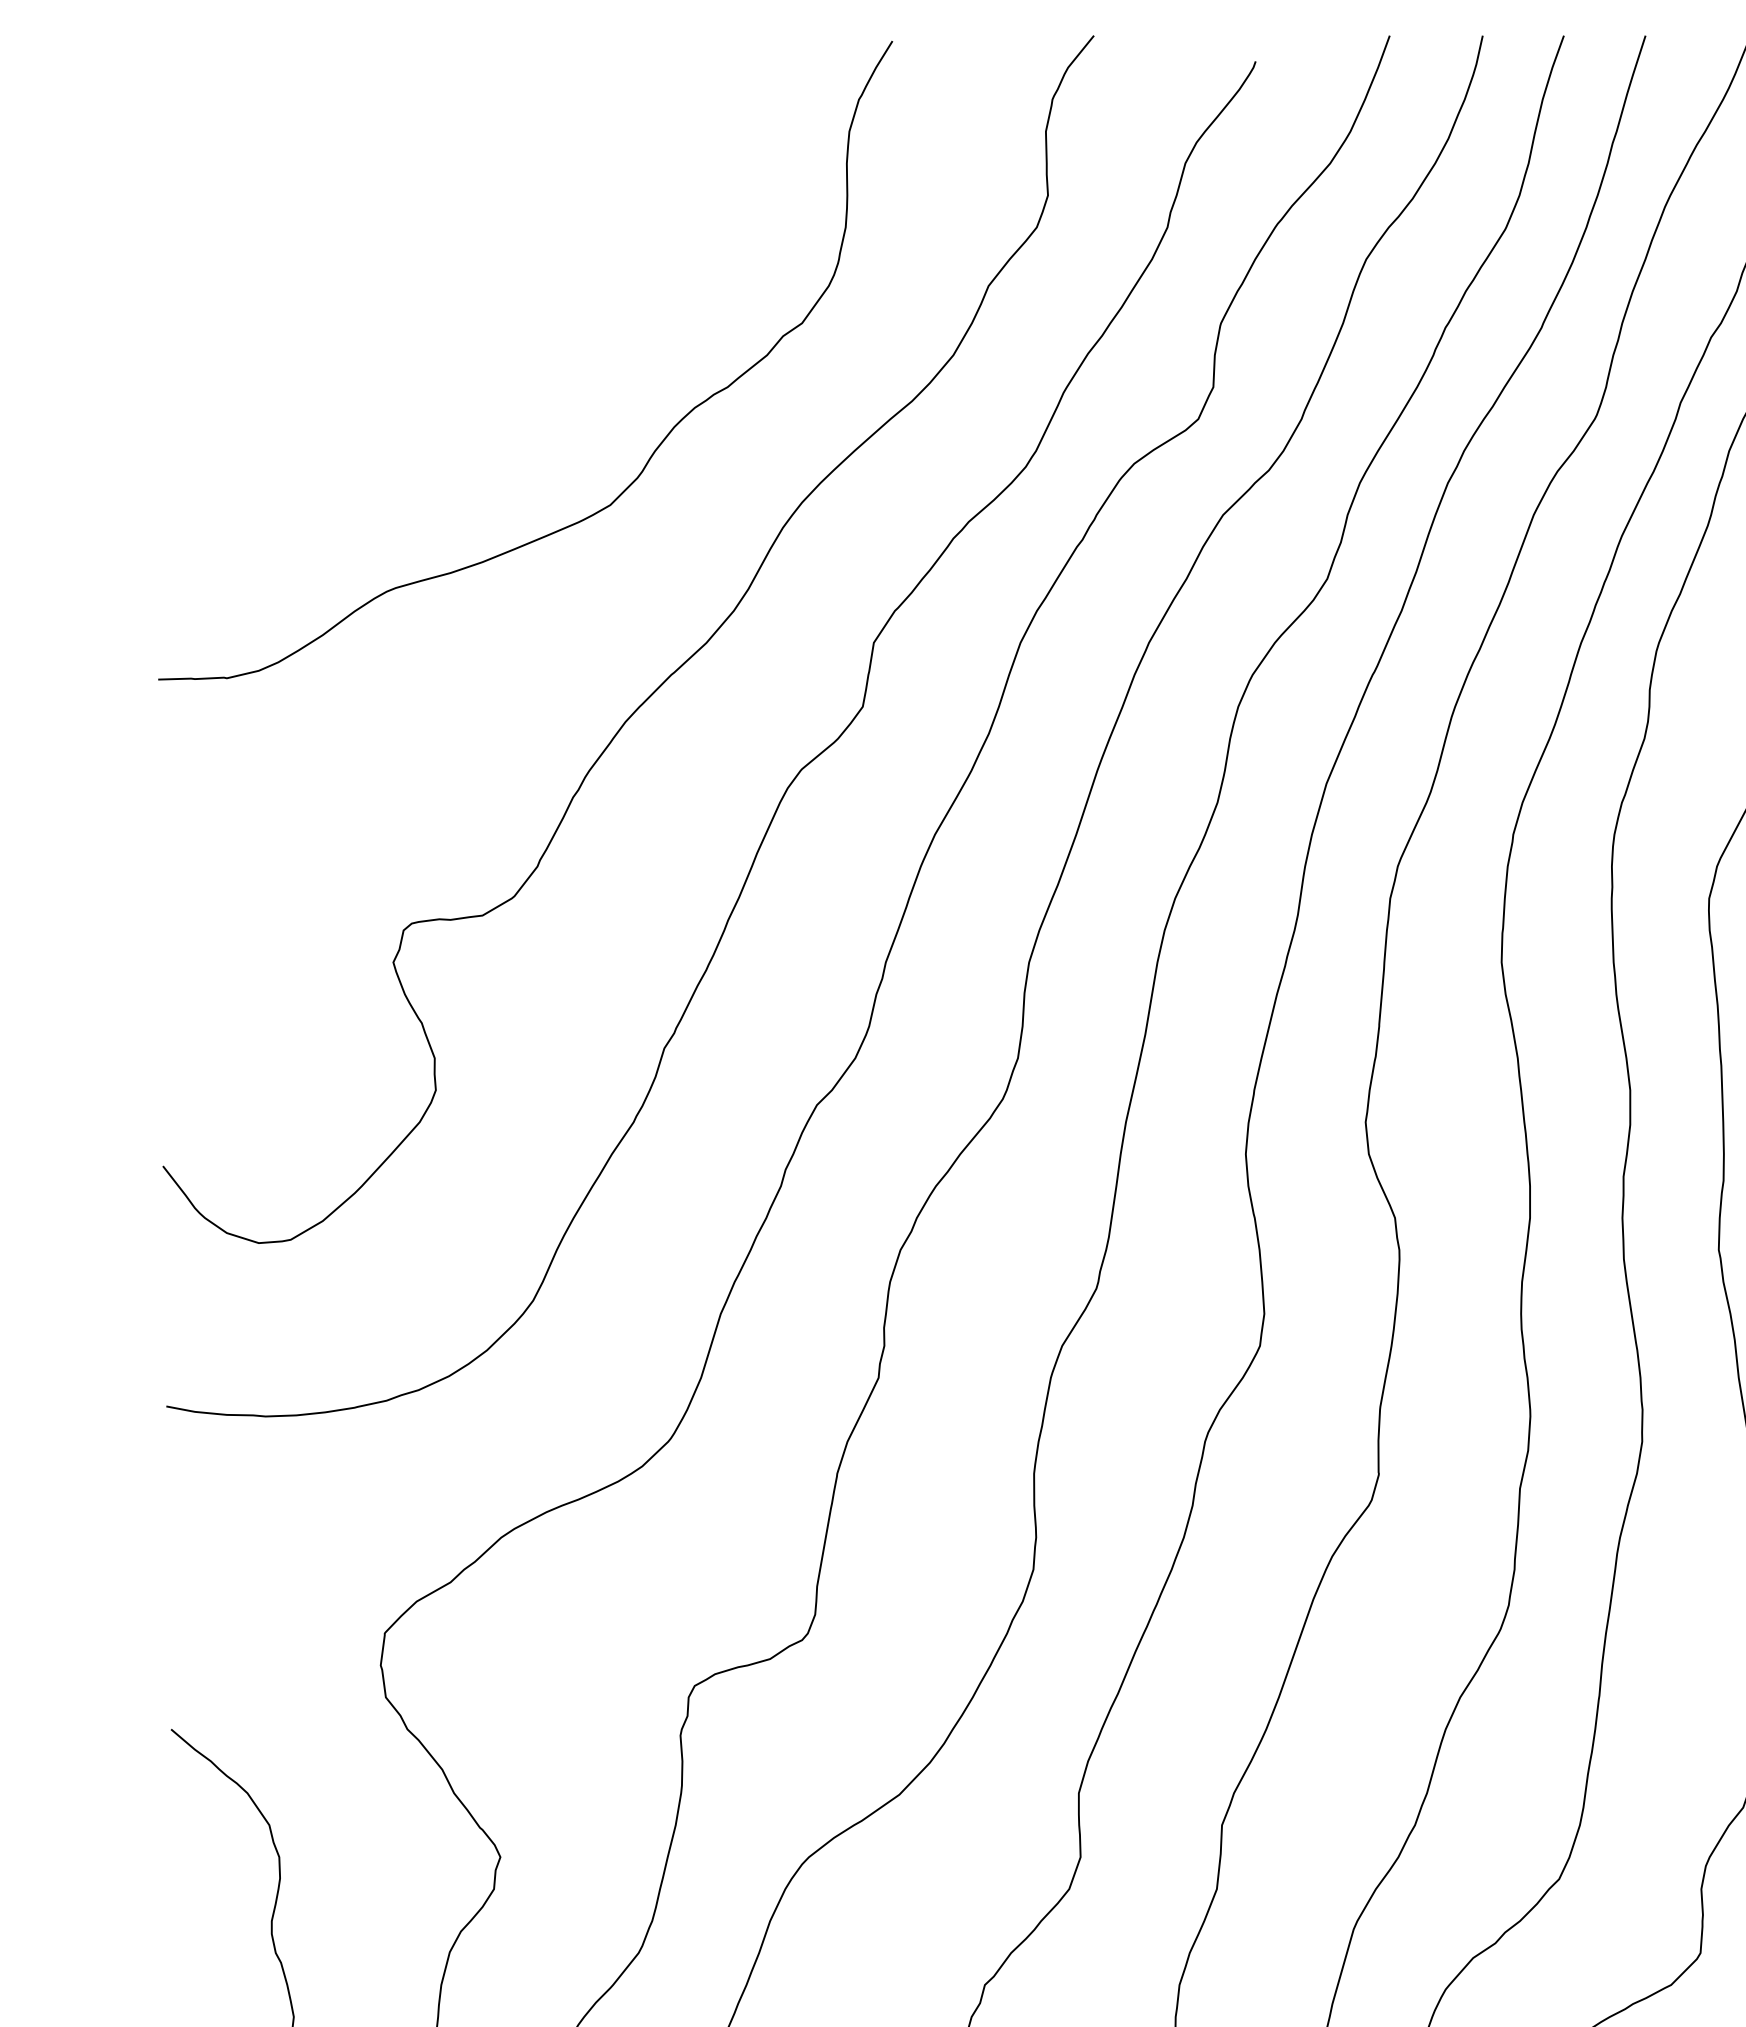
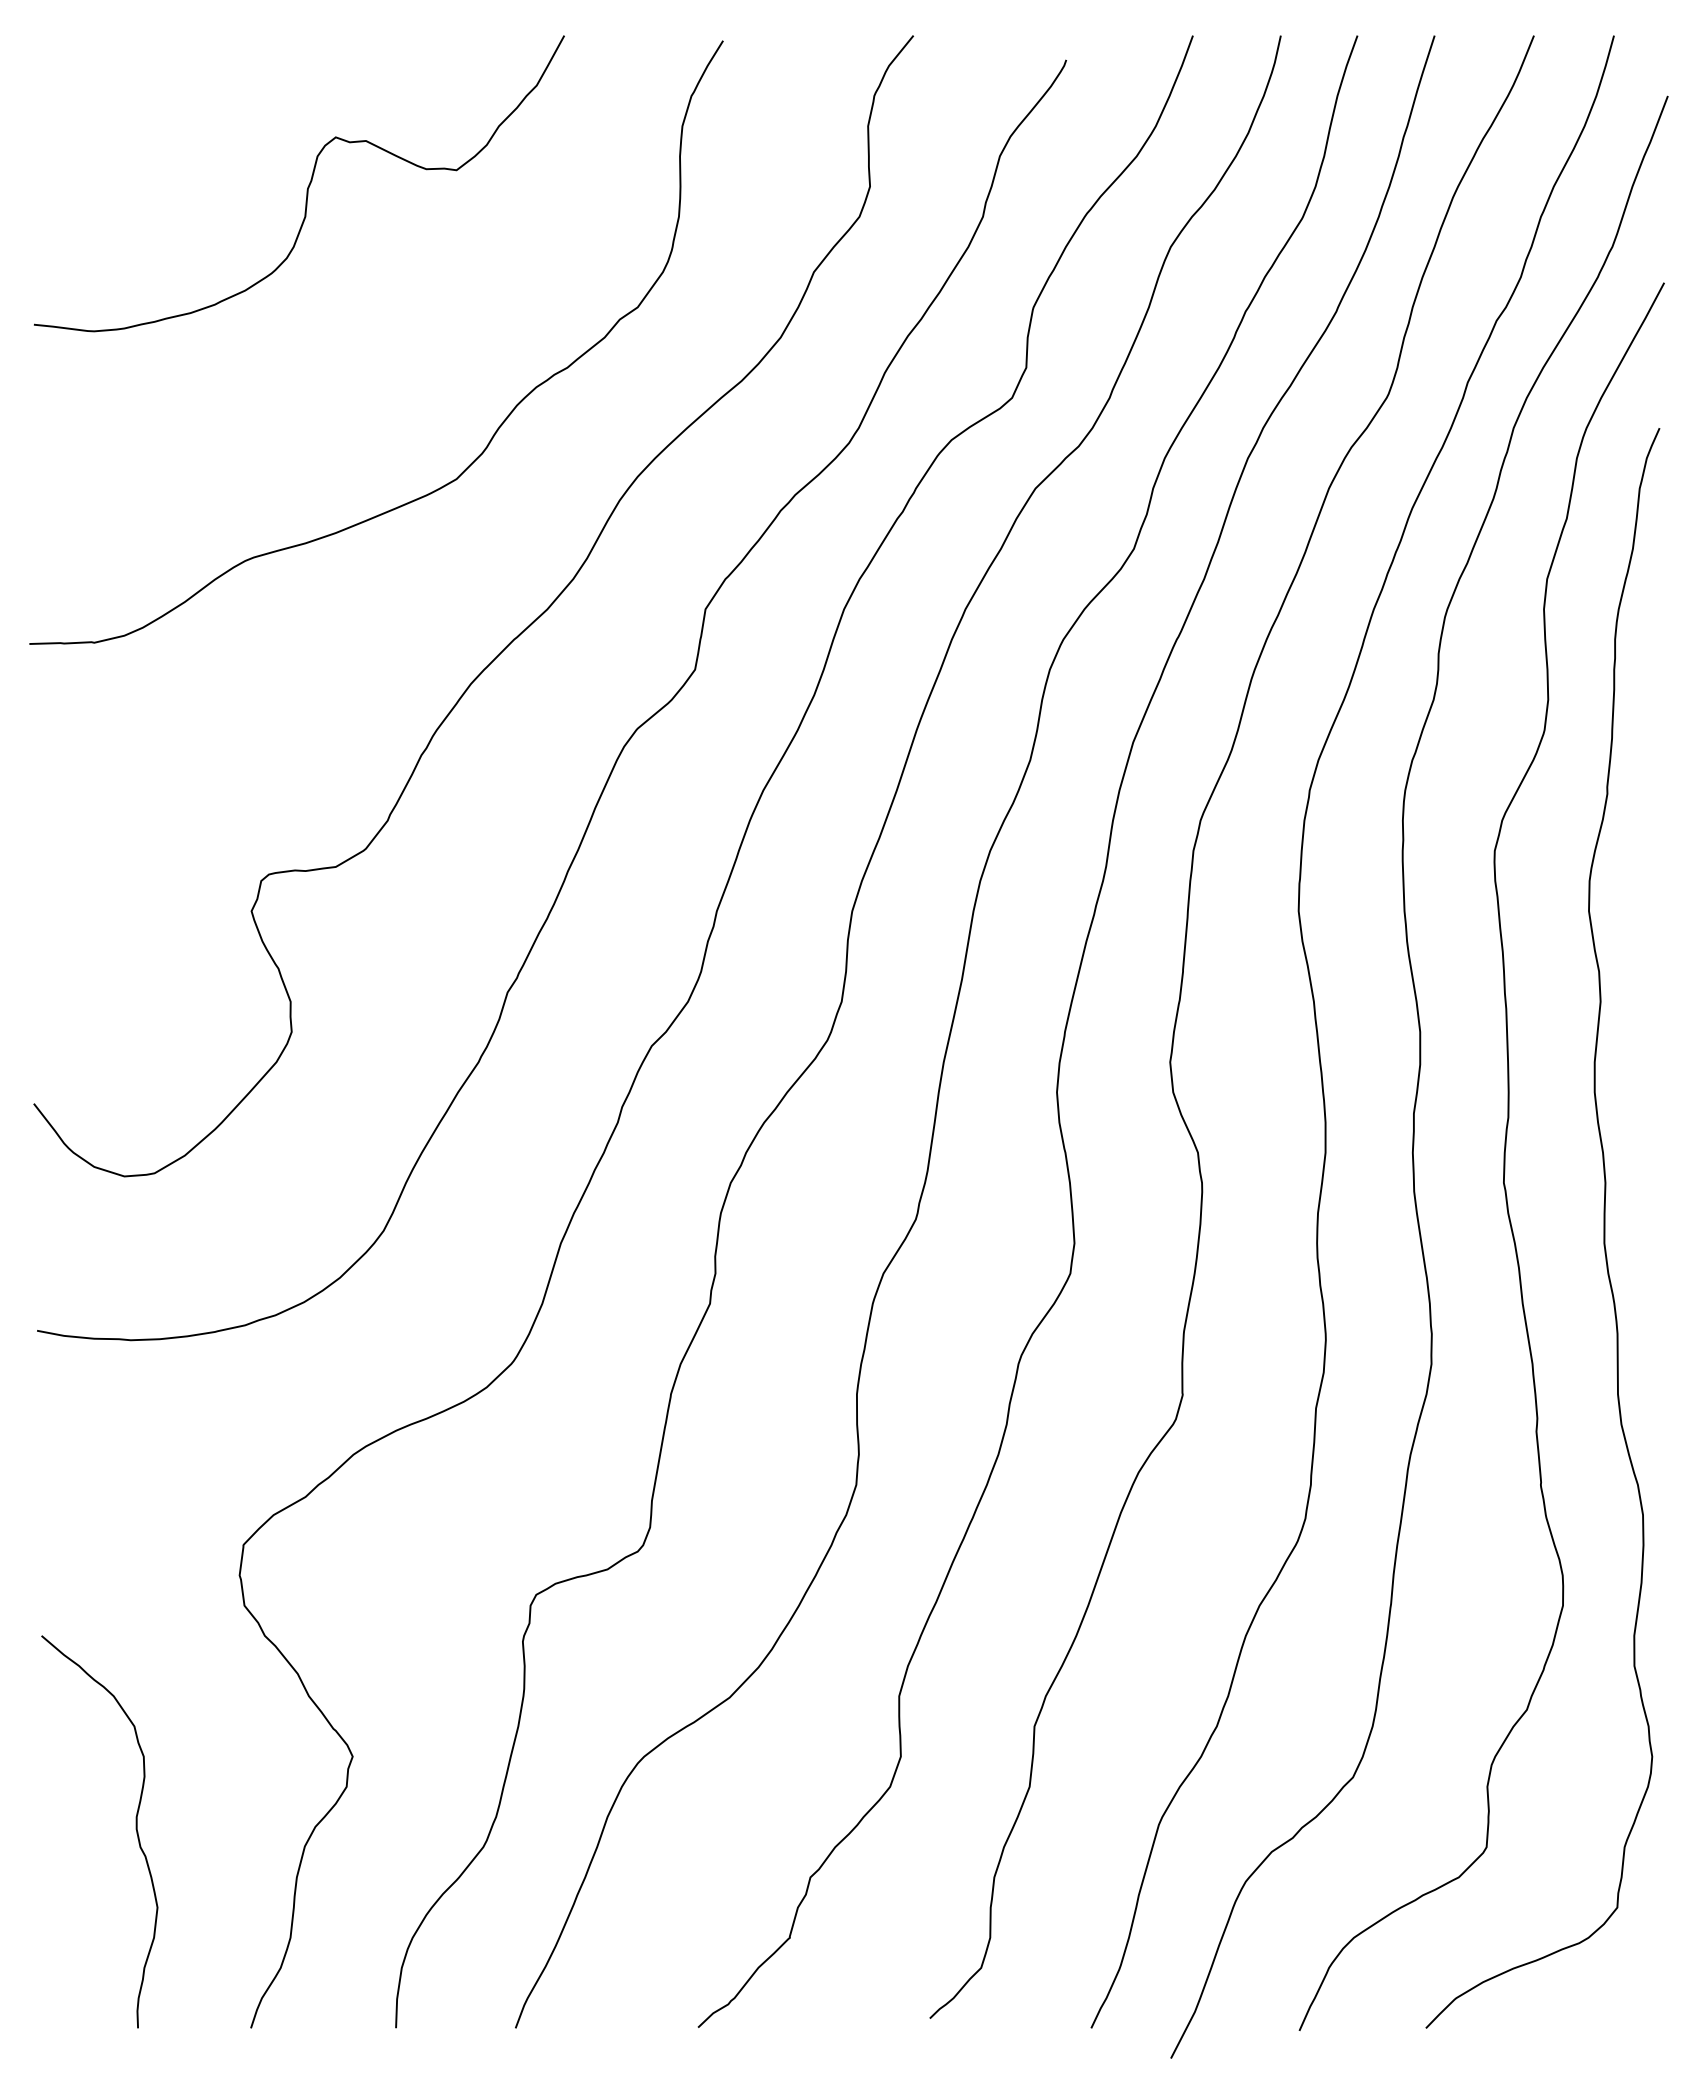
curve: (452, 195) -> (307, 186), added

